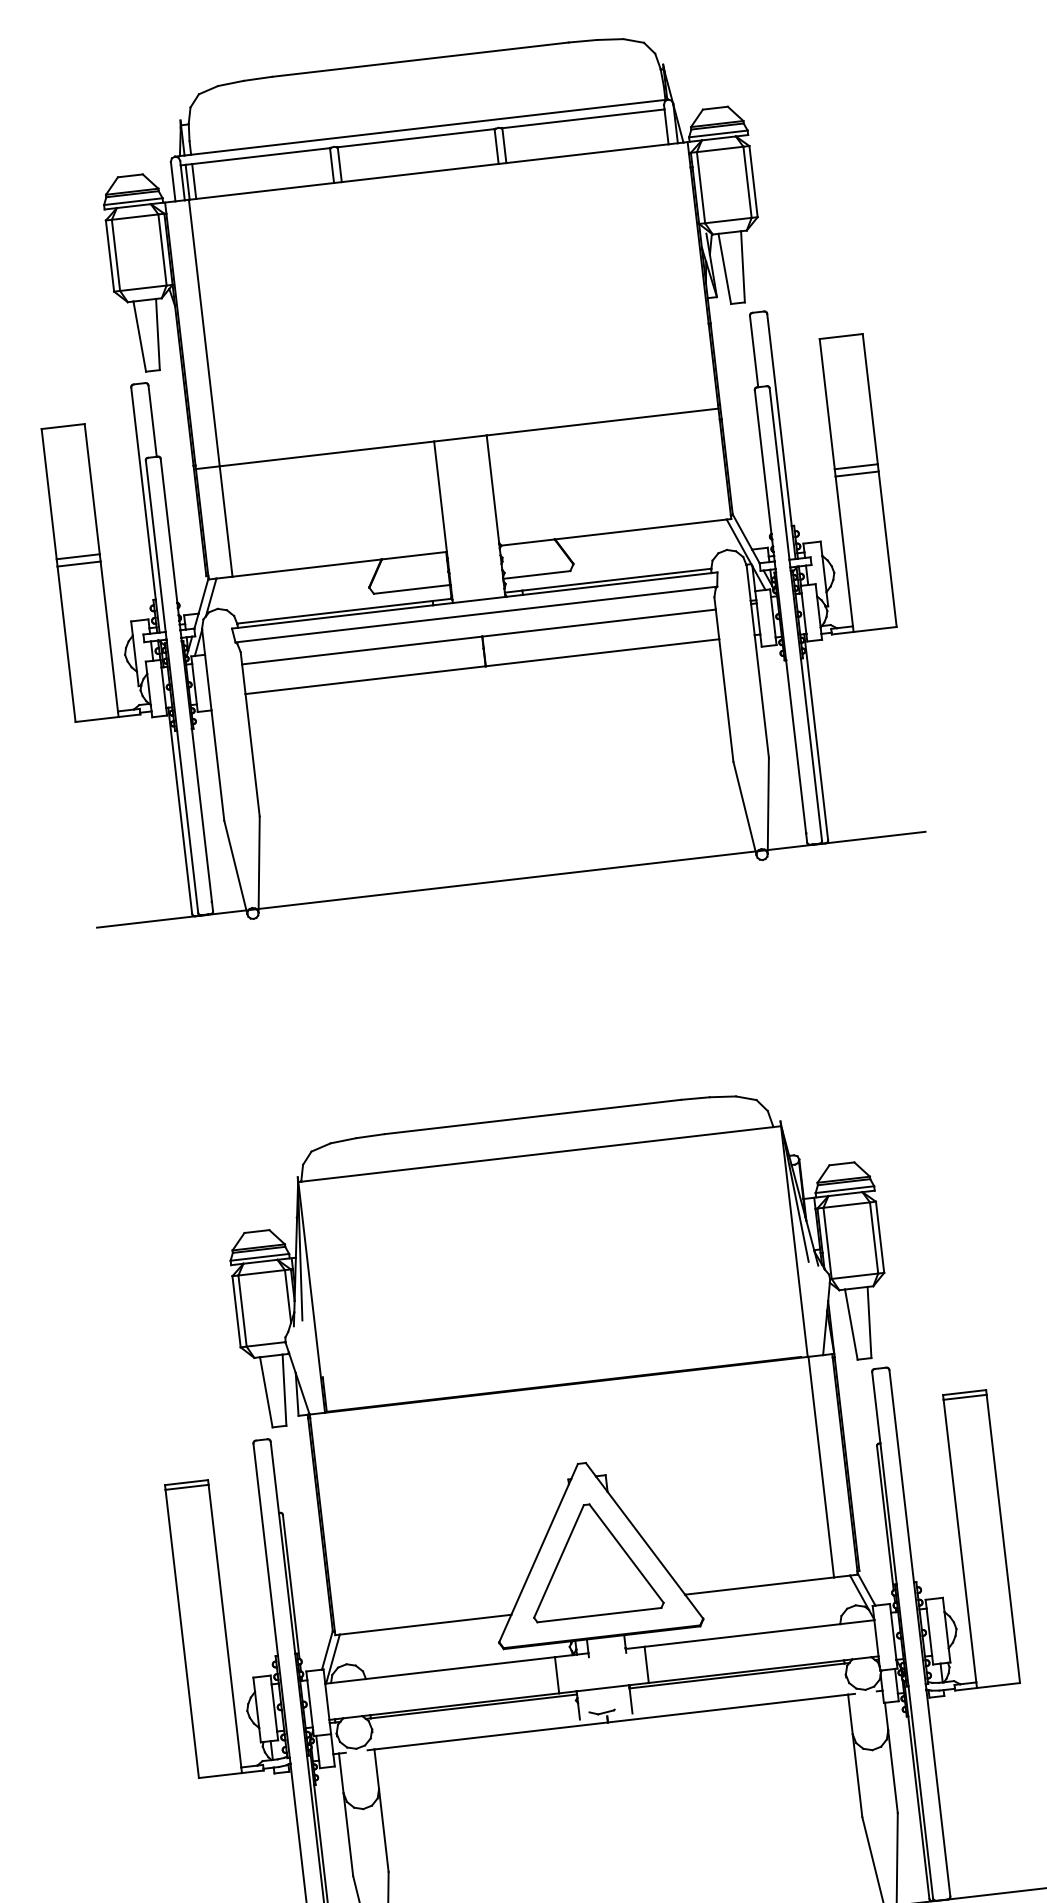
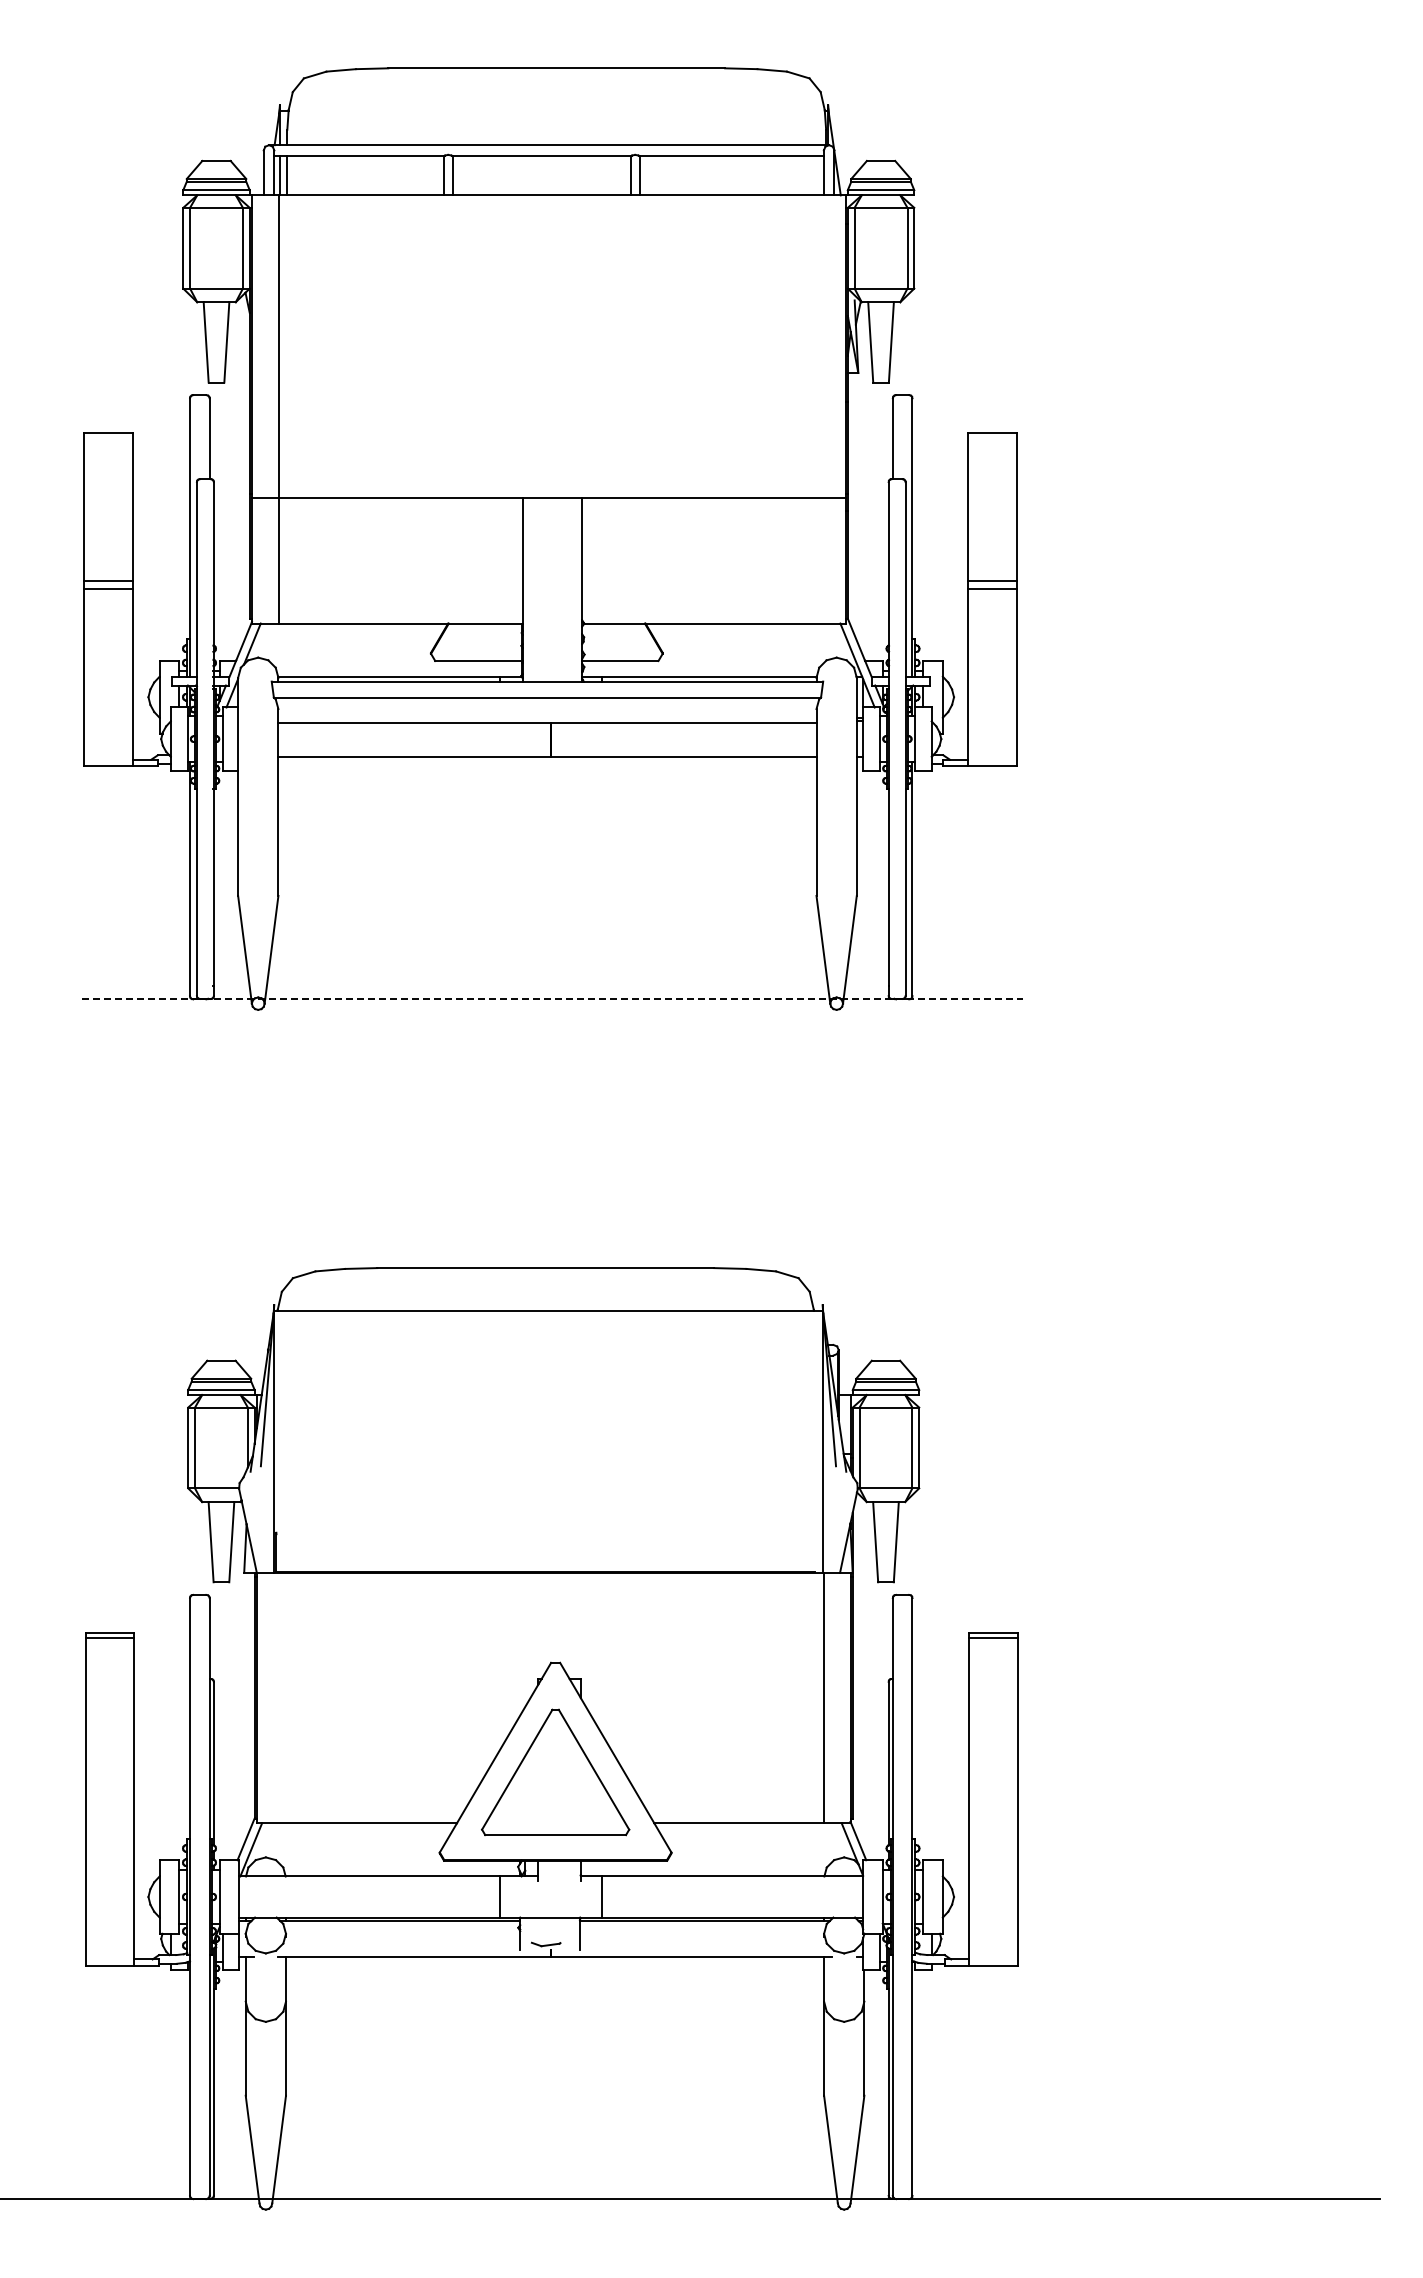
line: (511, 879) -> (552, 999), solid -> dashed

